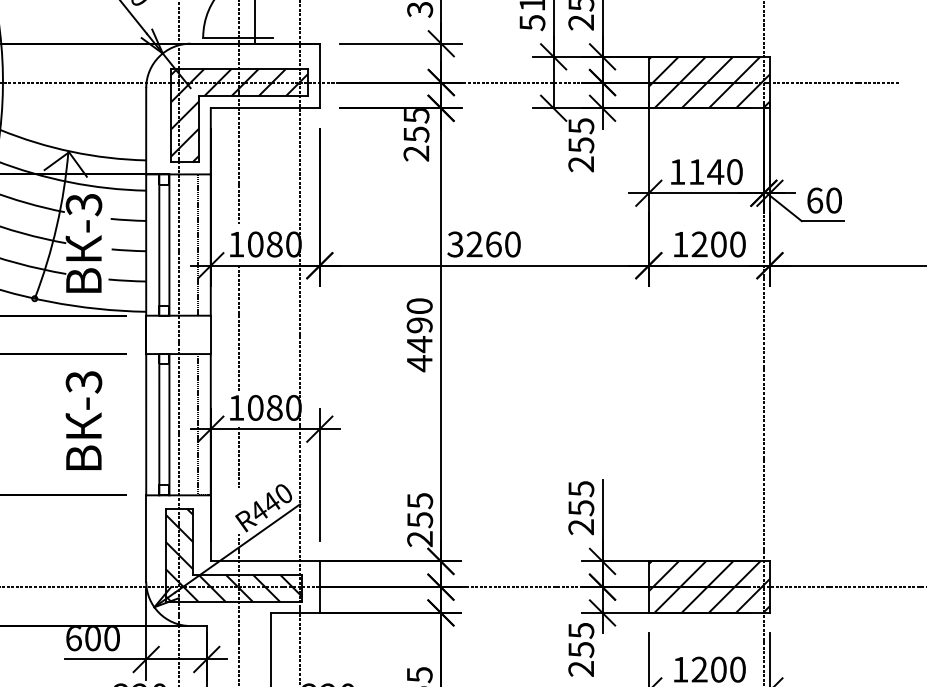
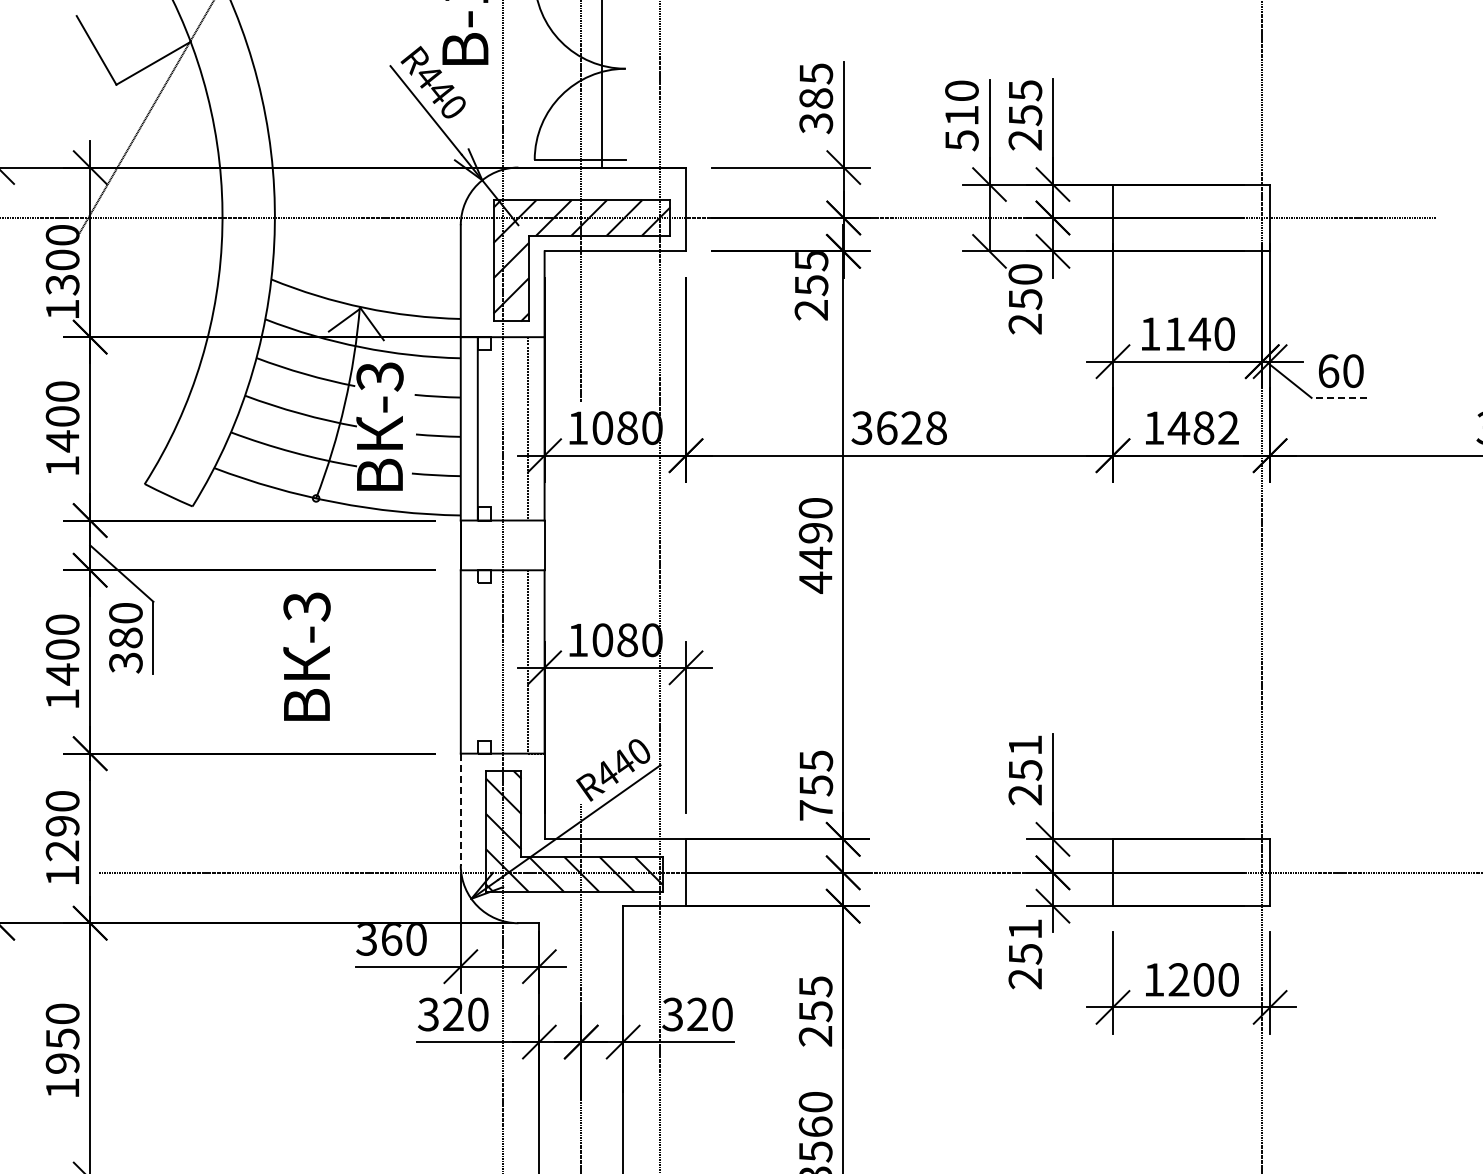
hatch: (709, 82) -> (1191, 217), removed
text: (581, 126) -> (1025, 274), 255 -> 250
line: (823, 220) -> (1339, 397), solid -> dashed
line: (169, 244) -> (490, 428), removed
text: (493, 244) -> (911, 427), 3260 -> 3628
text: (717, 244) -> (1202, 427), 1200 -> 1482
line: (239, 328) -> (581, 536), removed
text: (83, 420) -> (306, 656), moved
line: (159, 424) -> (477, 661), removed
line: (169, 424) -> (490, 661), removed
line: (239, 457) -> (581, 704), removed
text: (581, 489) -> (1025, 745), 255 -> 251
line: (145, 538) -> (460, 809), solid -> dashed
text: (419, 539) -> (815, 810), 255 -> 755
hatch: (709, 586) -> (1191, 872), removed
text: (581, 630) -> (1025, 929), 255 -> 251
text: (83, 638) -> (379, 939), 600 -> 360

